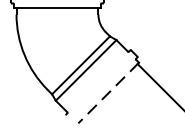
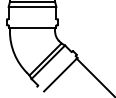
line: (108, 92) -> (60, 74), dashed -> solid

